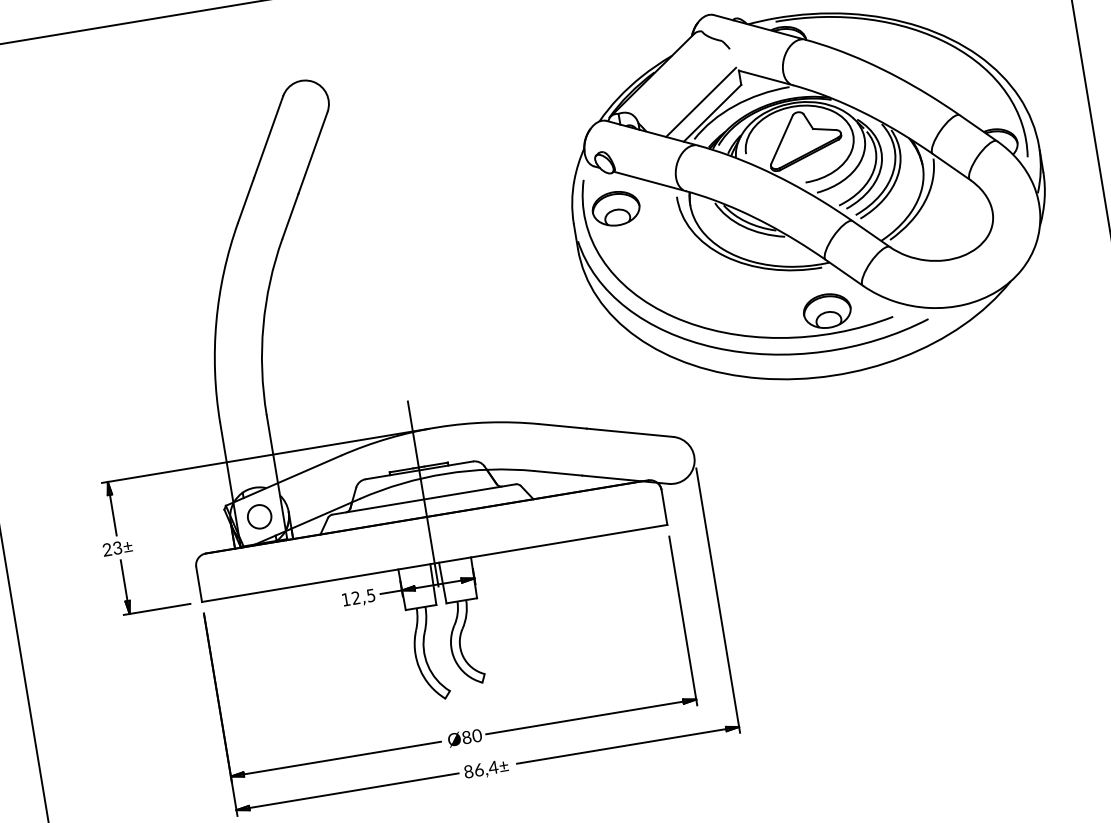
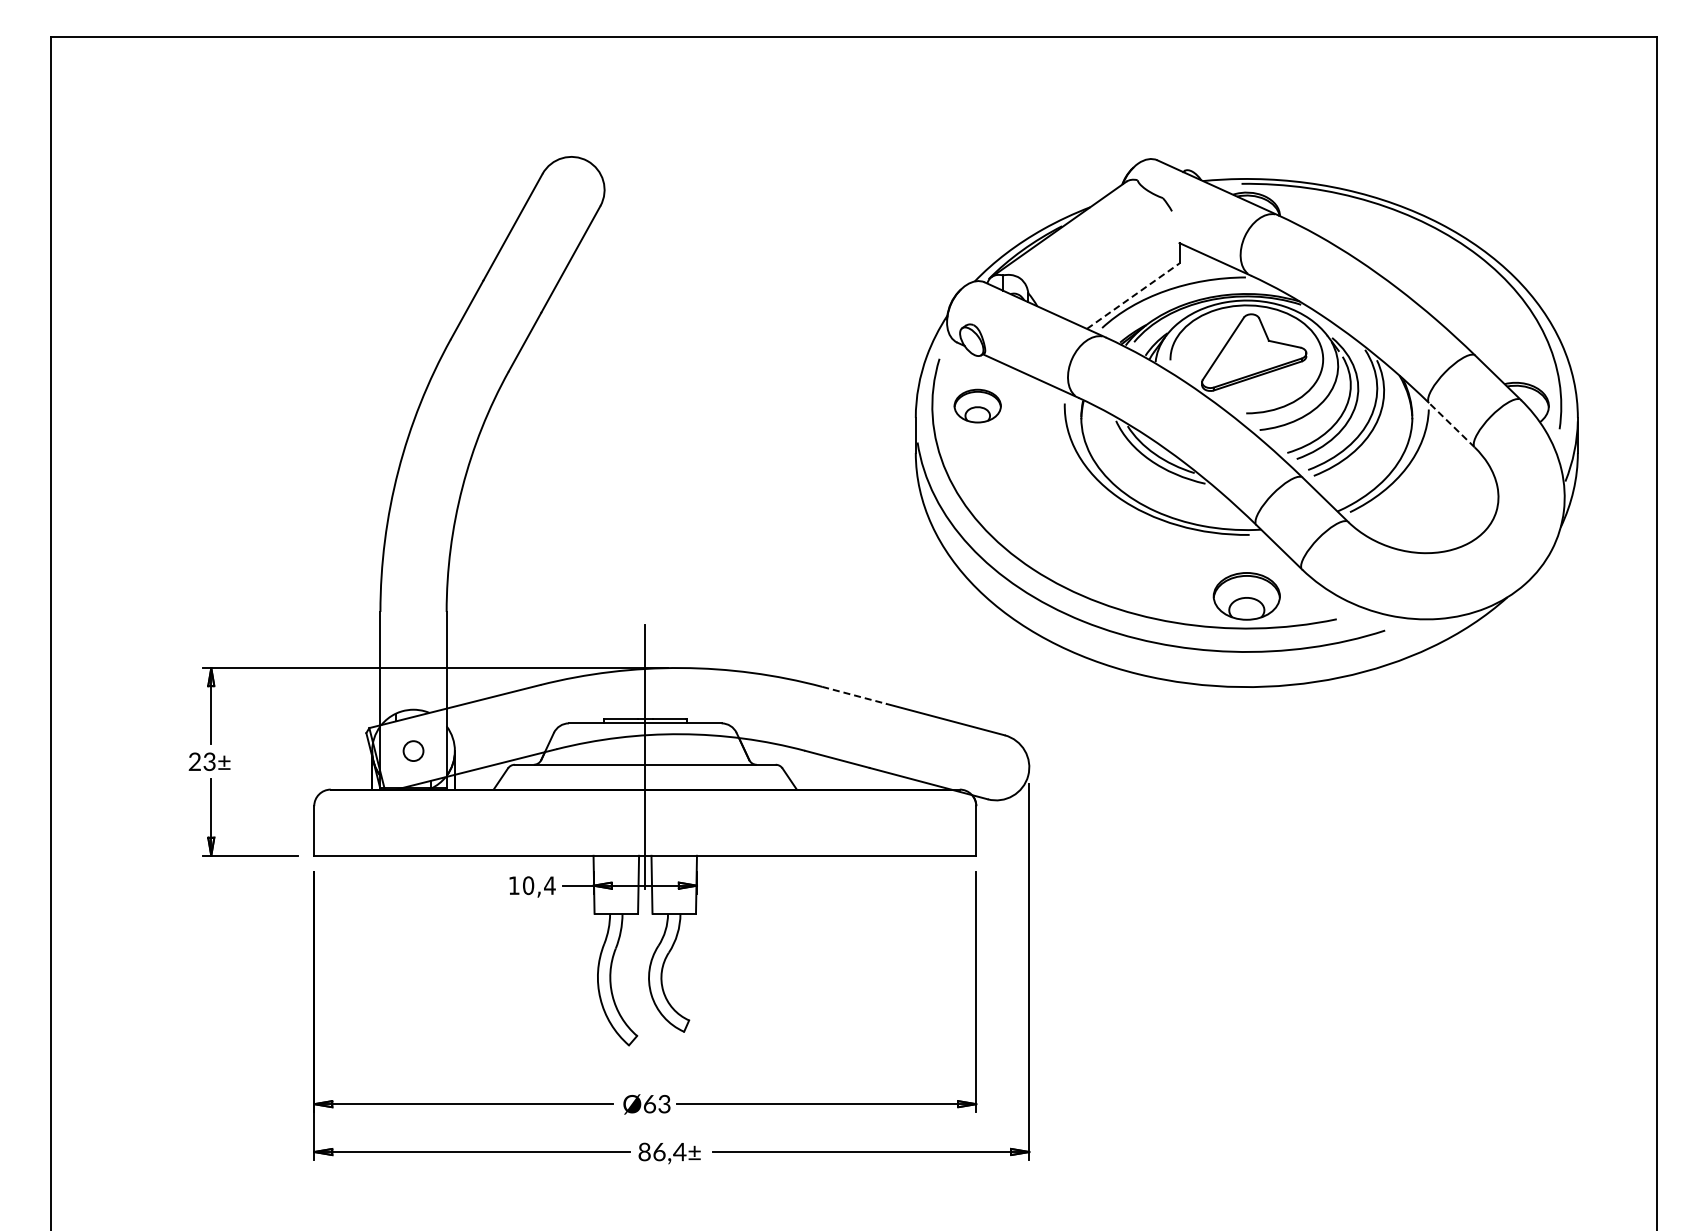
line: (700, 102) -> (1119, 278), removed
line: (712, 113) -> (1133, 296), solid -> dashed
line: (951, 167) -> (1451, 425), solid -> dashed
part: (615, 208) -> (977, 405), size x0.7
line: (563, 426) -> (854, 695), solid -> dashed
circle: (259, 516) -> (413, 750), size x0.6
text: (363, 596) -> (539, 885), 12,5 -> 10,4
text: (472, 736) -> (657, 1104), Ø80 -> Ø63

